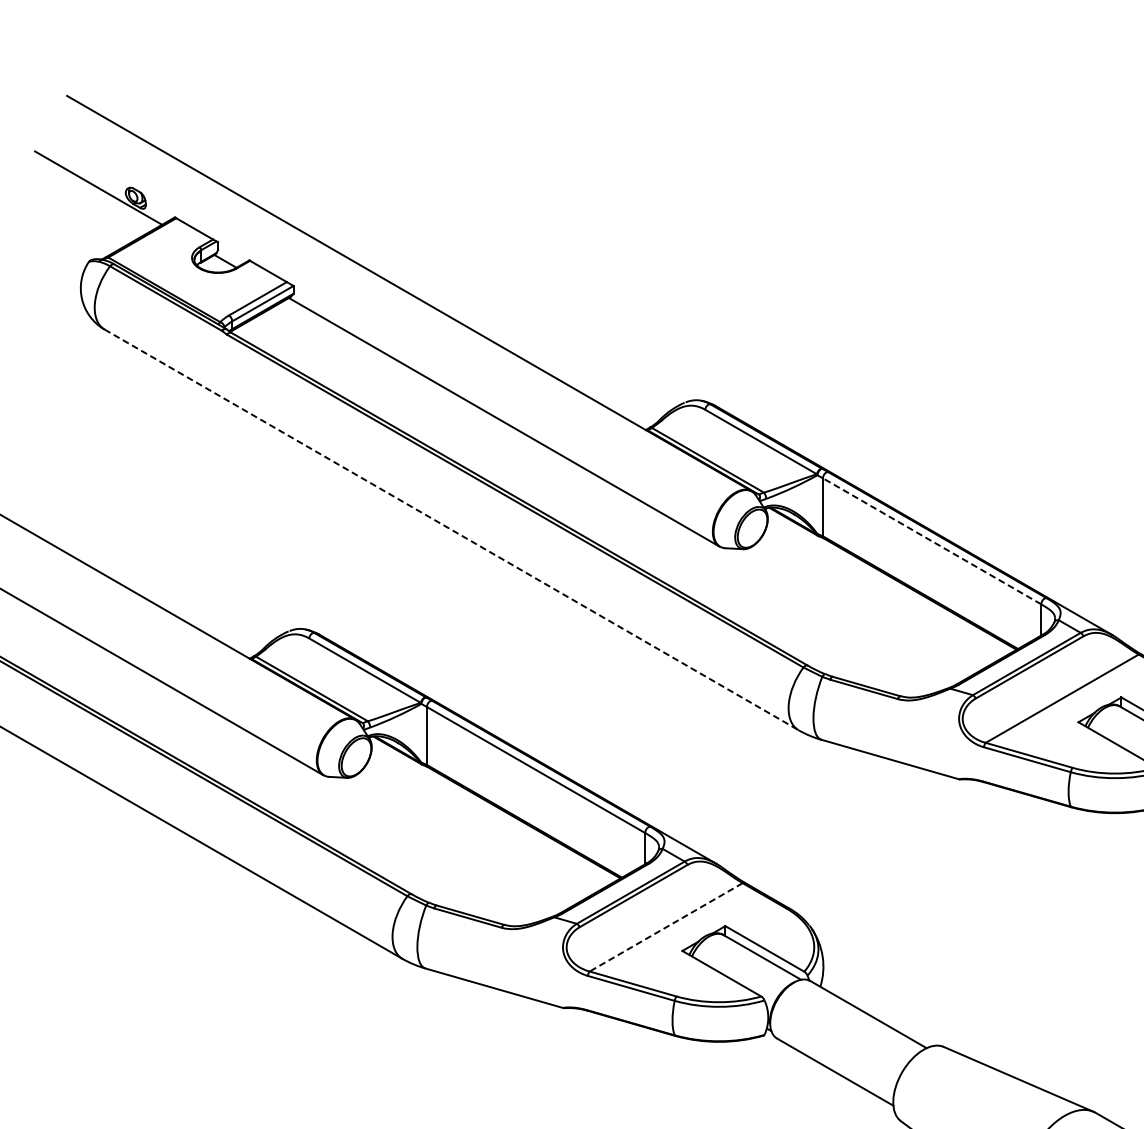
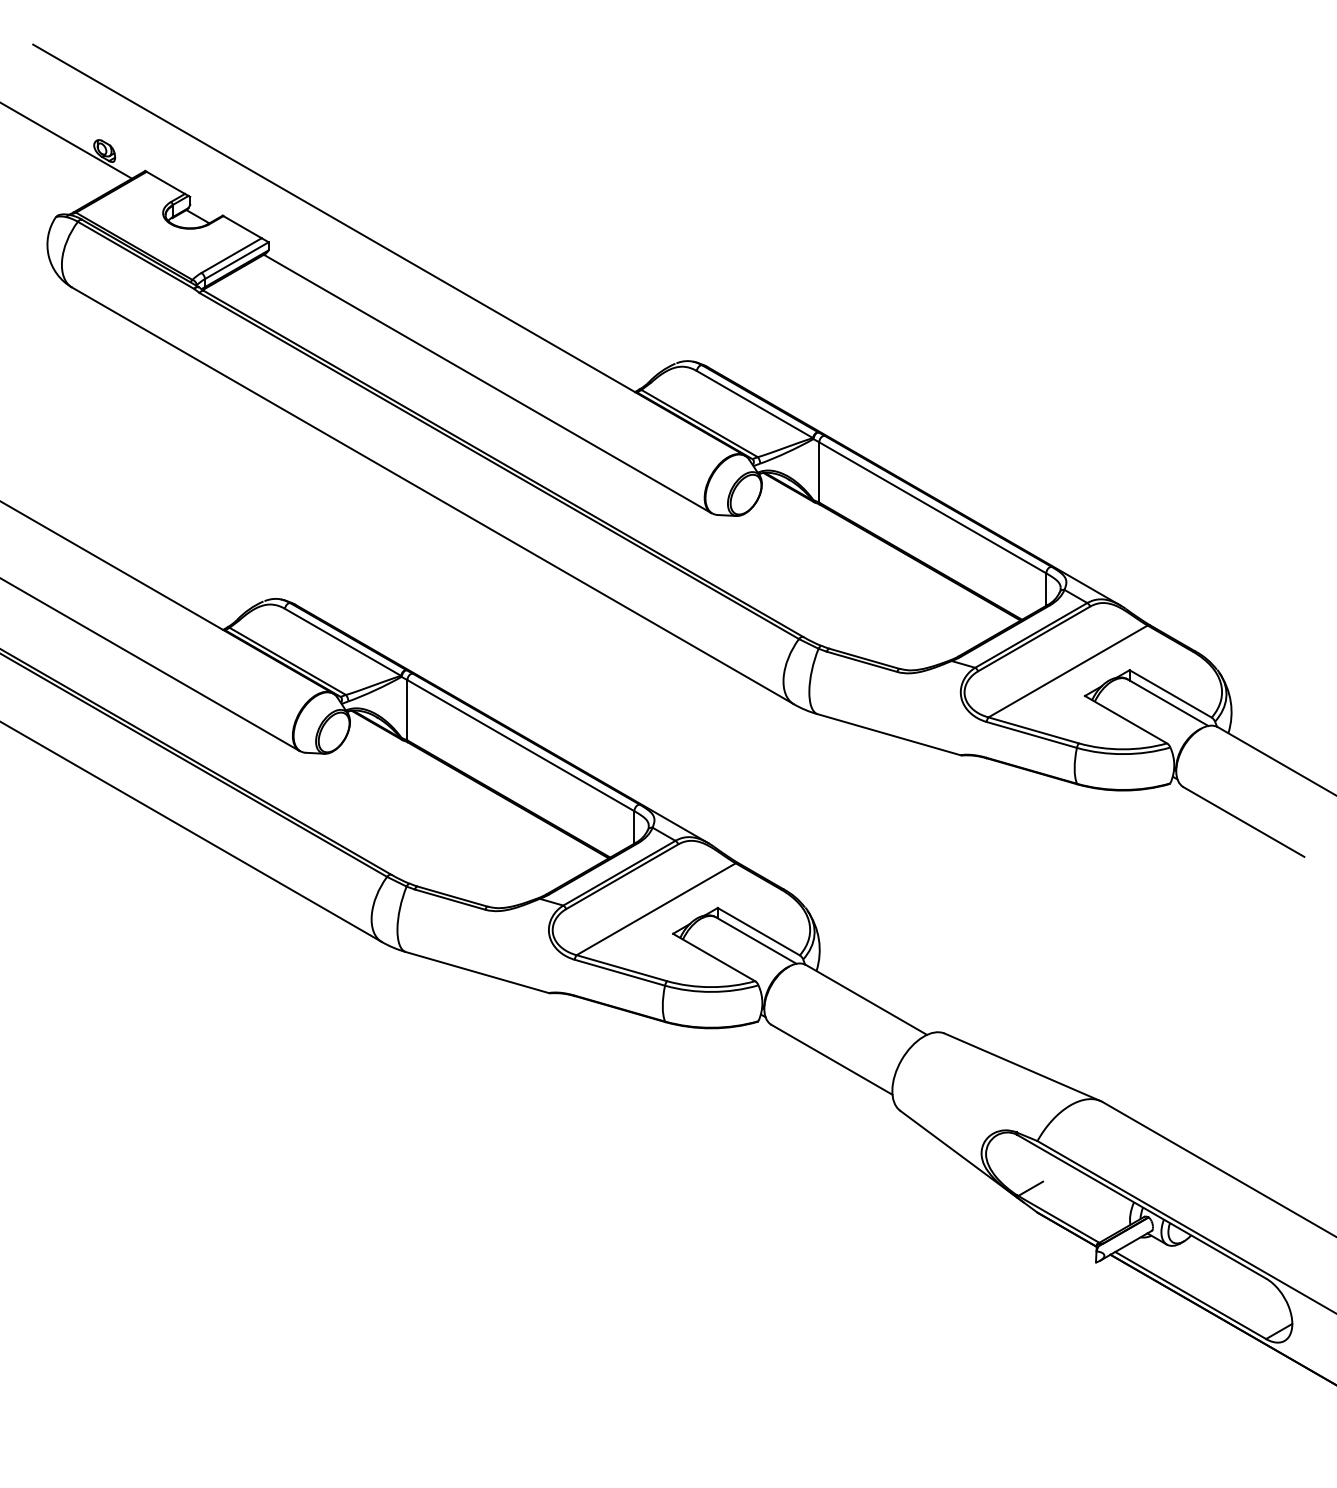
line: (451, 529) -> (432, 495), dashed -> solid
line: (931, 541) -> (932, 507), dashed -> solid
line: (666, 927) -> (656, 909), dashed -> solid

